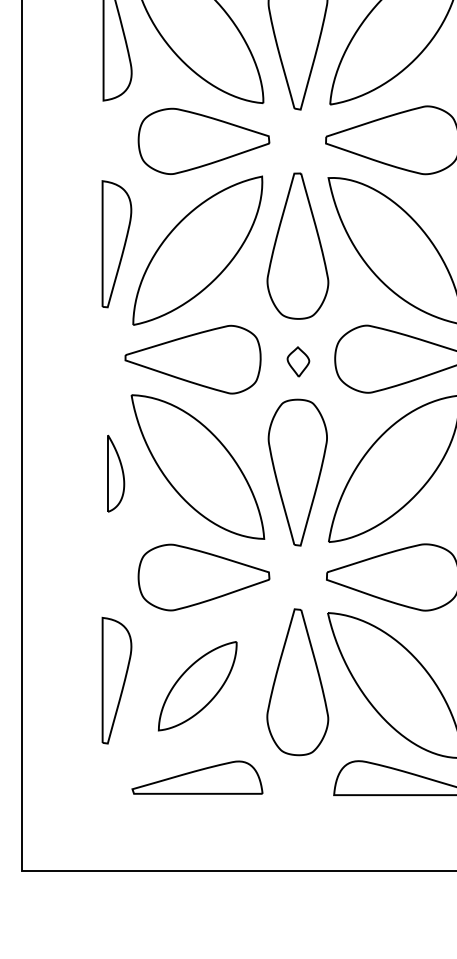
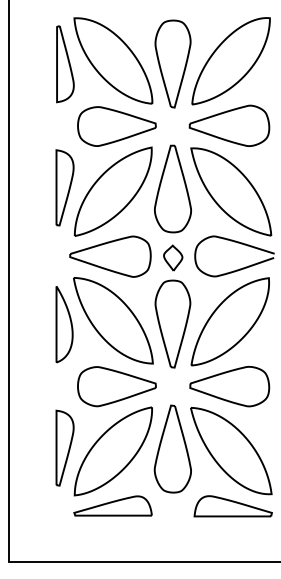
part: (298, 360) -> (173, 257), size x1.43
part: (116, 473) -> (64, 324), size x1.67
part: (196, 686) -> (112, 451), size x1.67

